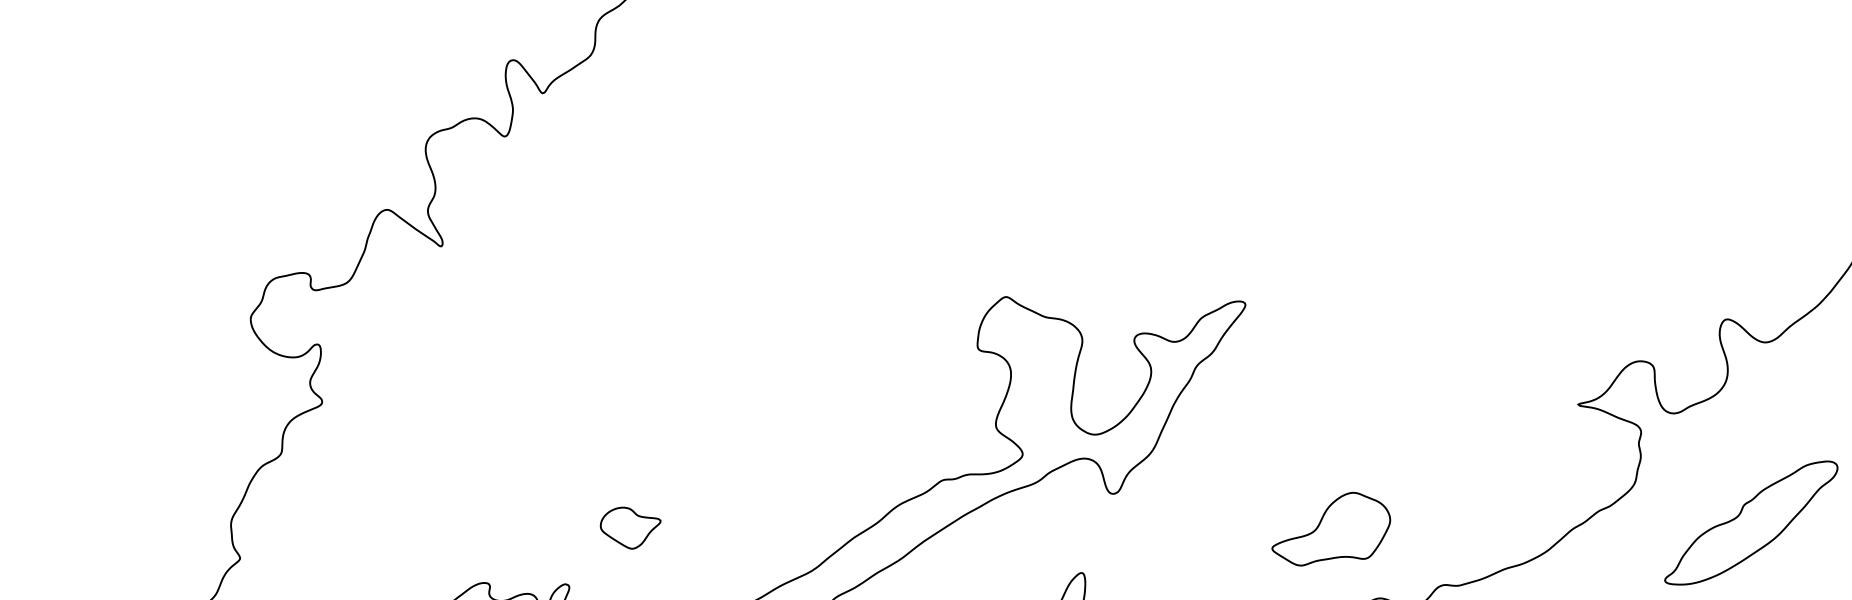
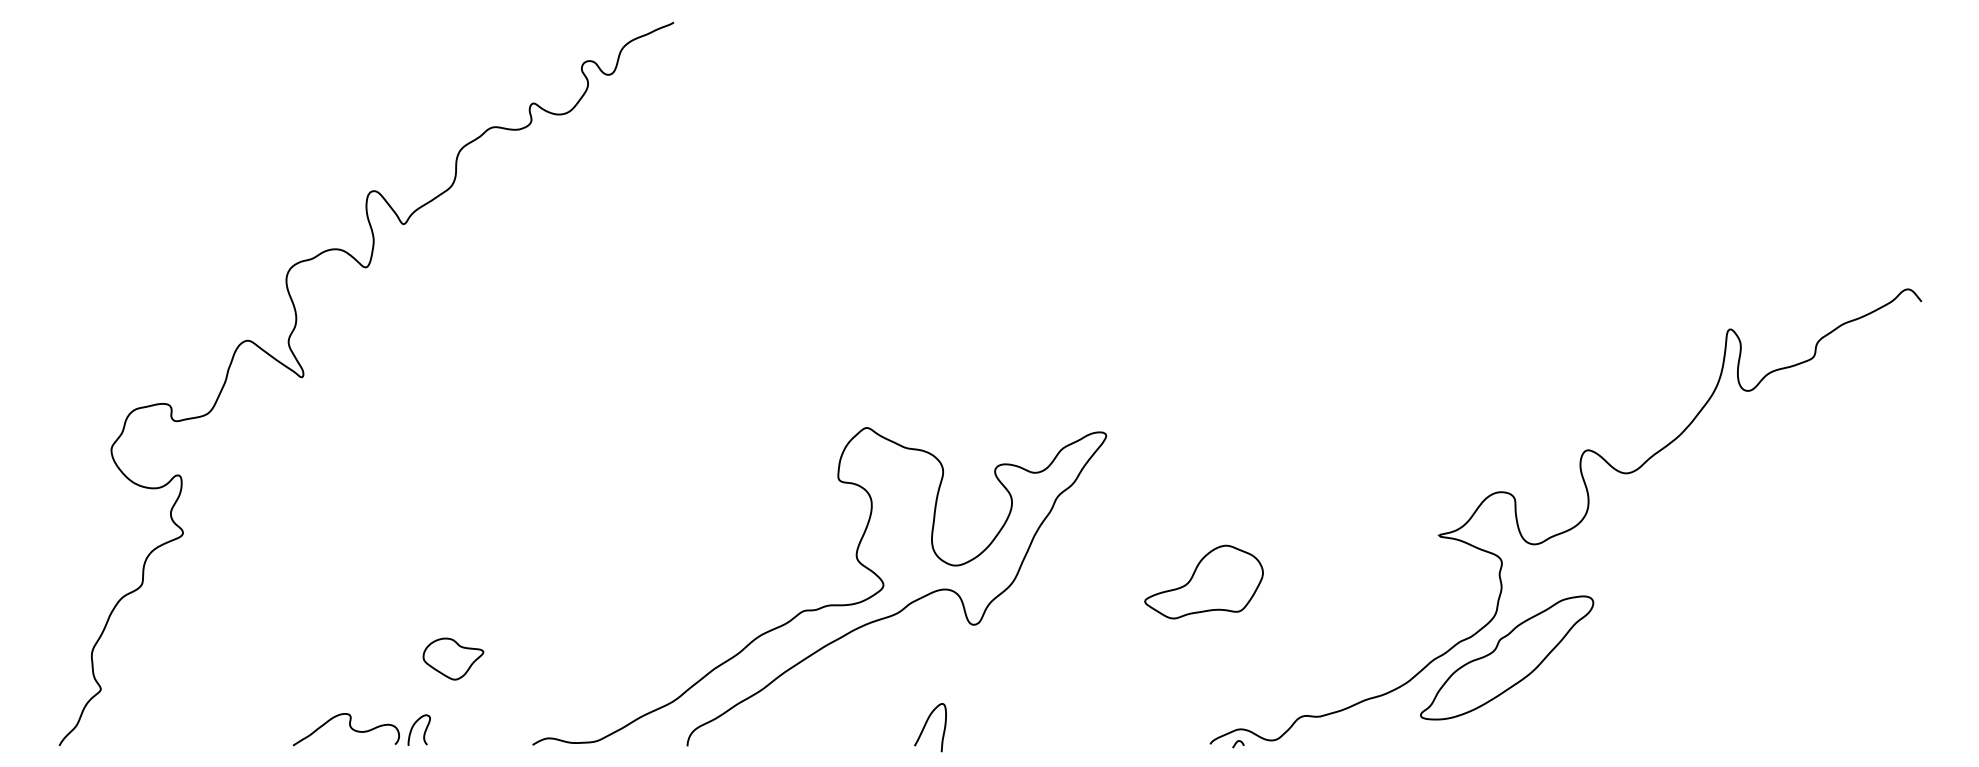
part: (1751, 522) -> (1507, 657), moved
part: (630, 527) -> (453, 658), moved
part: (1330, 528) -> (1203, 581), moved

